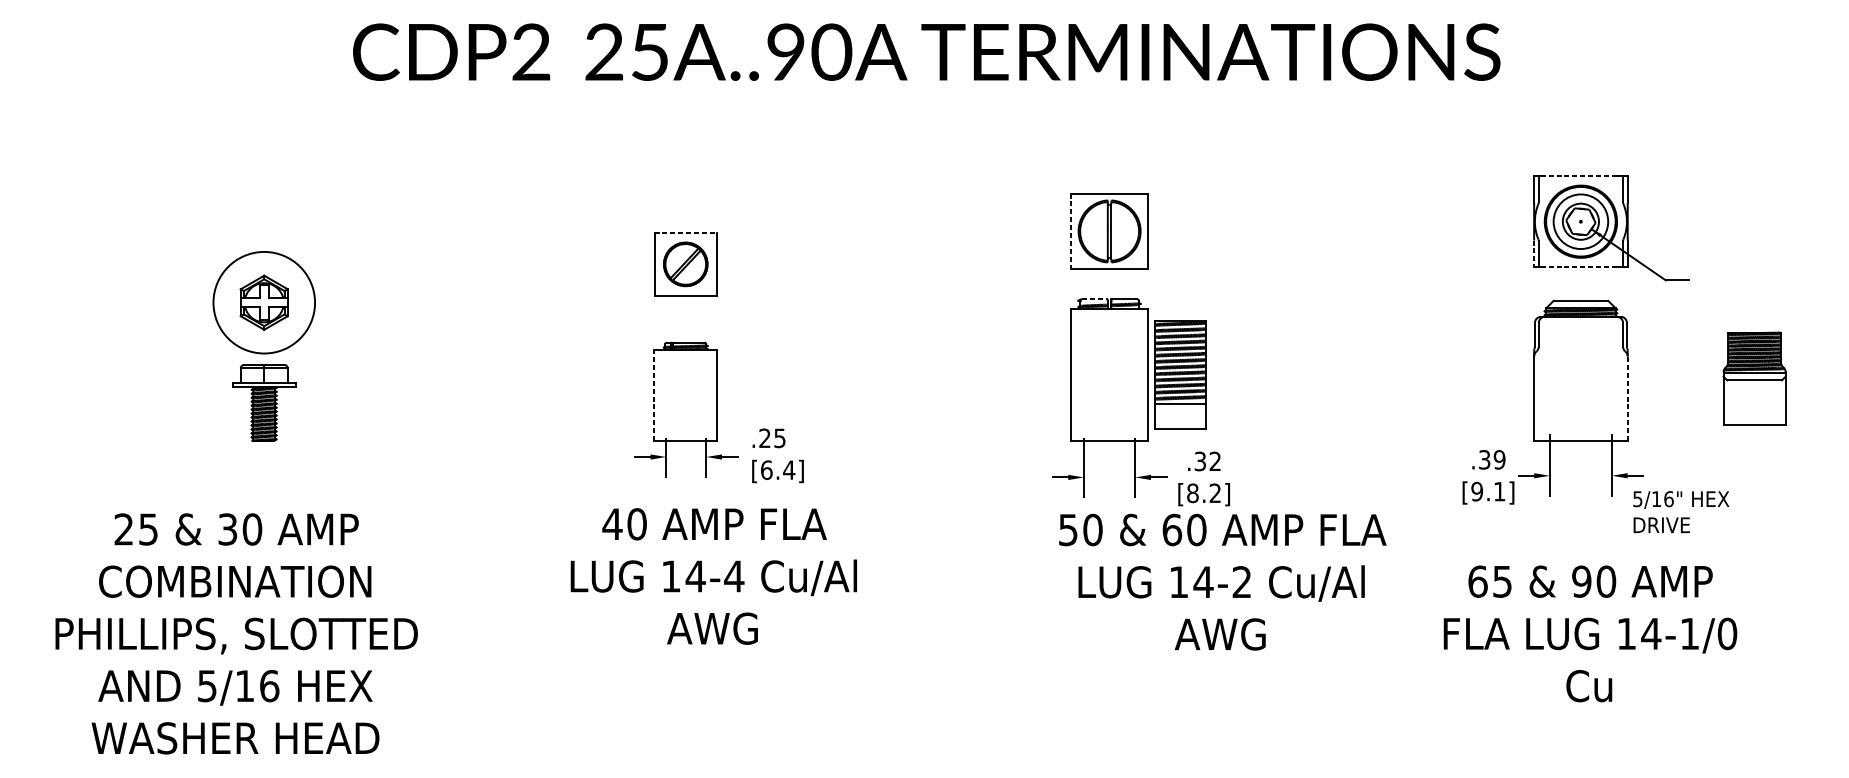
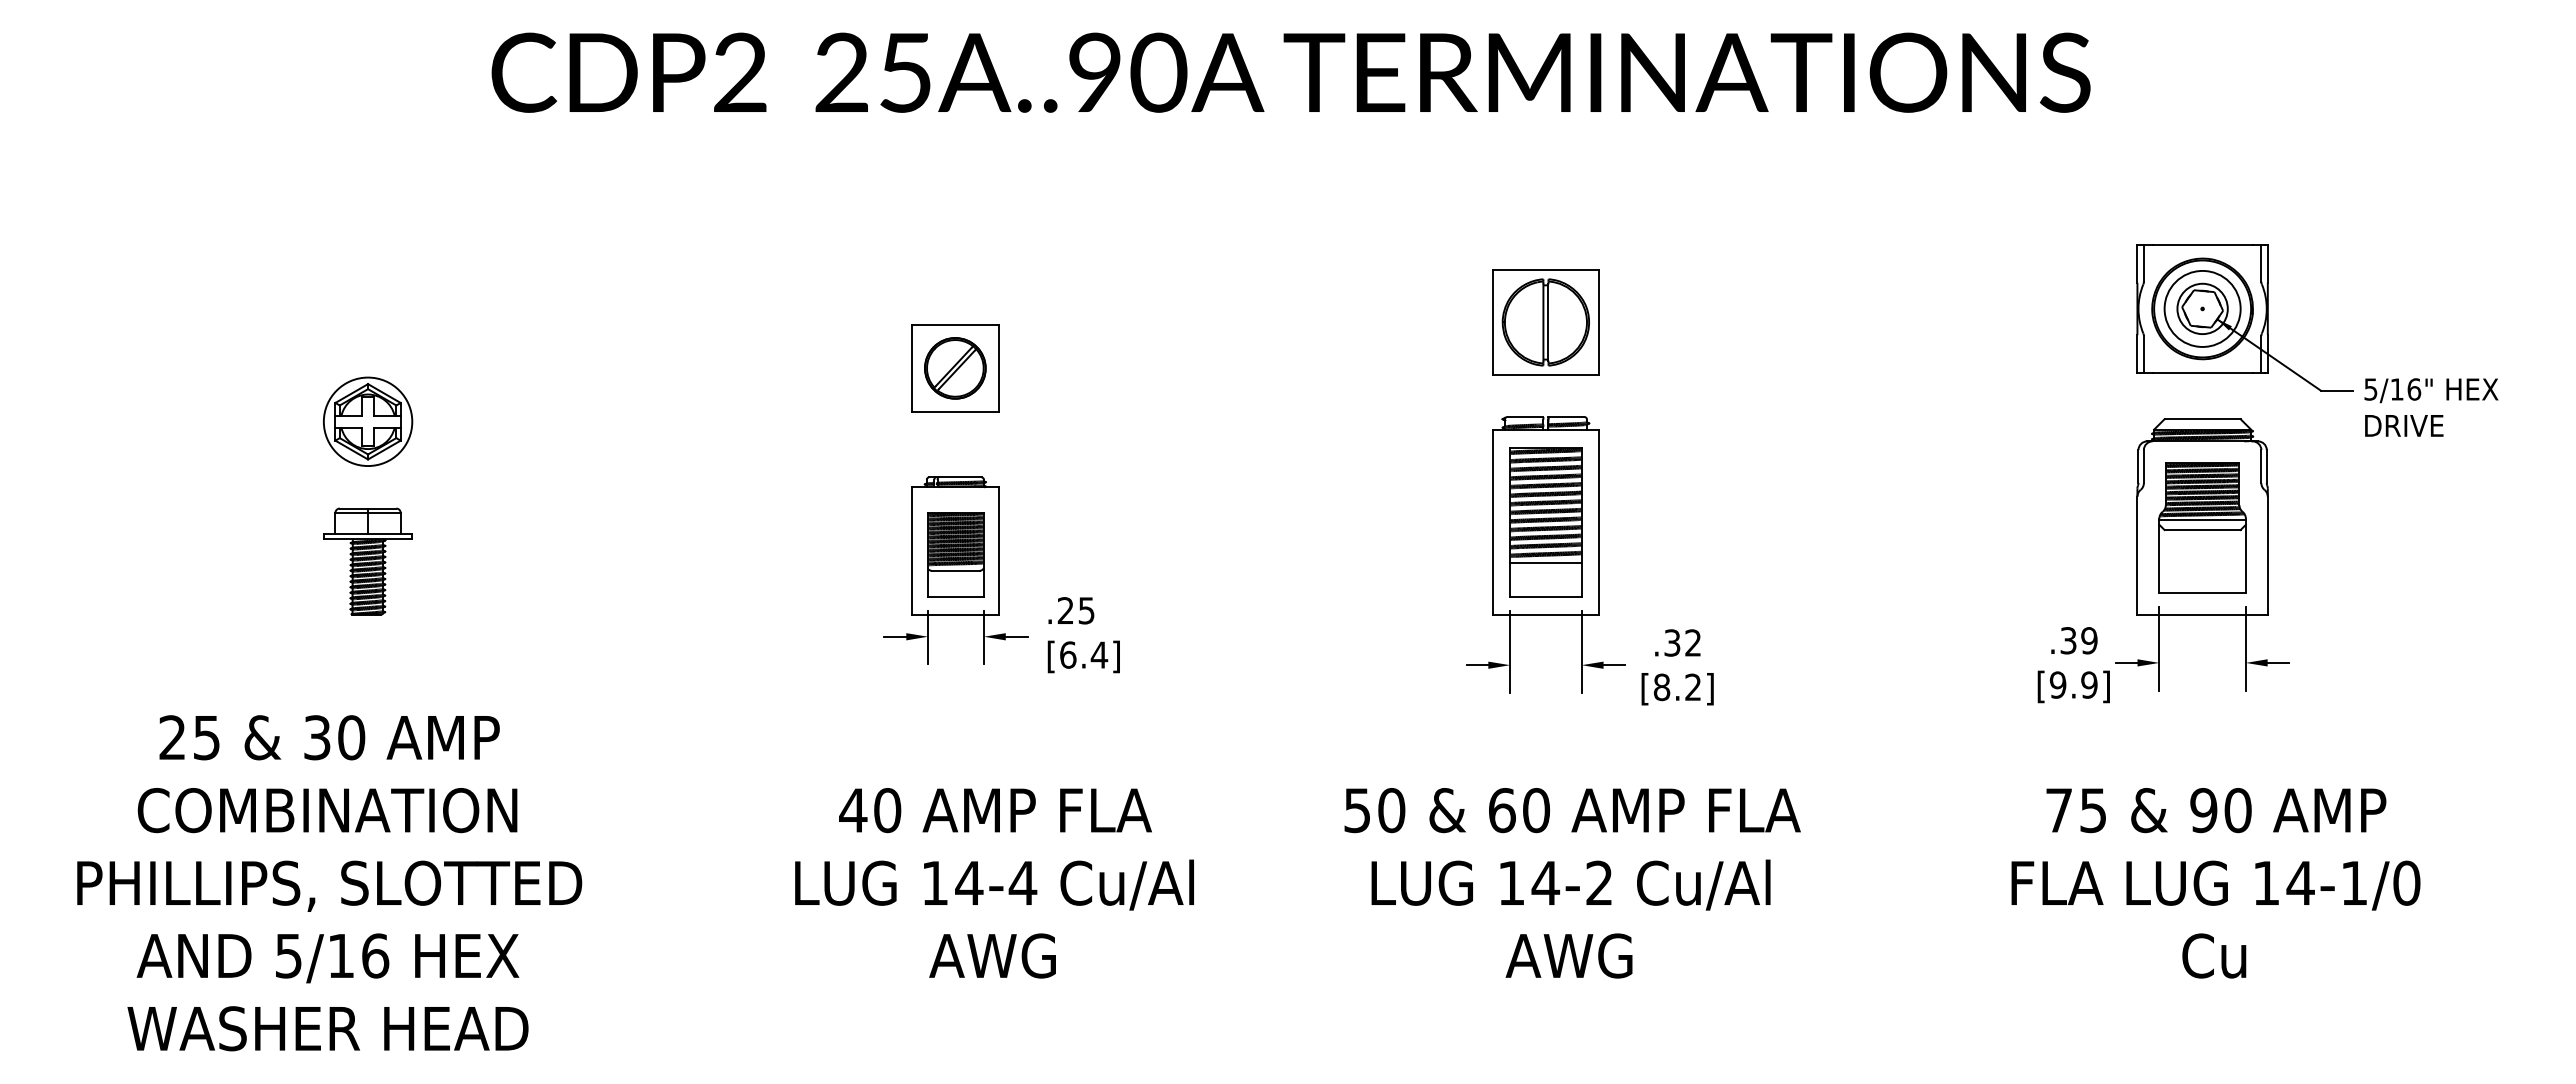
line: (1580, 176) -> (2202, 245), dashed -> solid
line: (1071, 231) -> (1492, 322), dashed -> solid
line: (685, 232) -> (955, 324), dashed -> solid
line: (1534, 253) -> (2137, 353), dashed -> solid
line: (1580, 267) -> (2202, 372), dashed -> solid
line: (1094, 298) -> (1525, 416), dashed -> solid
circle: (263, 302) -> (367, 421), size x0.62
part: (1180, 375) -> (1545, 522), moved
part: (1754, 378) -> (2202, 527), moved
line: (654, 395) -> (911, 550), dashed -> solid
part: (685, 397) -> (955, 554), added
line: (1627, 398) -> (2267, 555), dashed -> solid
text: (1499, 491) -> (2089, 684), [9.1] -> [9.9]
text: (1681, 512) -> (2431, 407), moved
text: (713, 576) -> (994, 883), moved
text: (1478, 581) -> (2059, 810), 65 -> 75
text: (1222, 582) -> (1572, 883), moved

